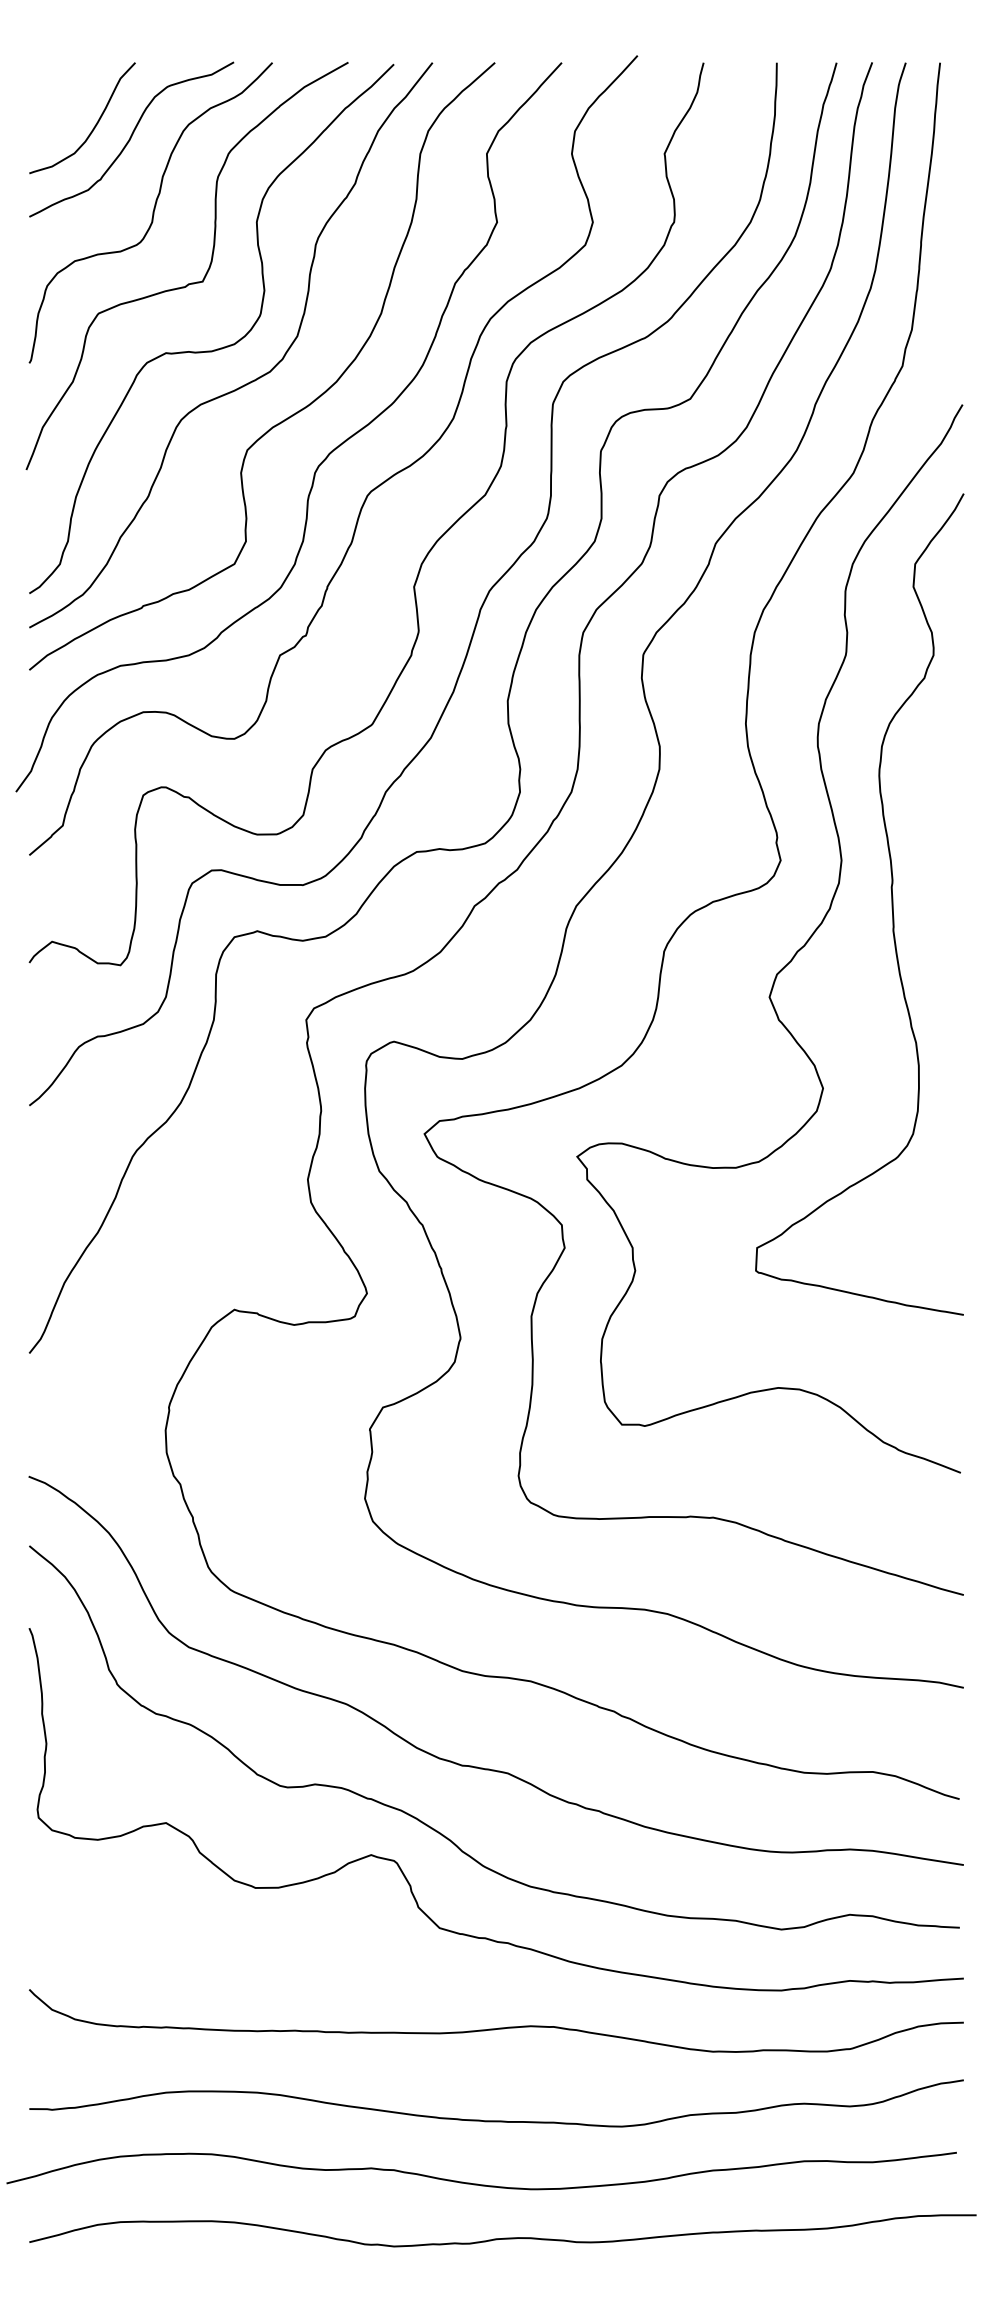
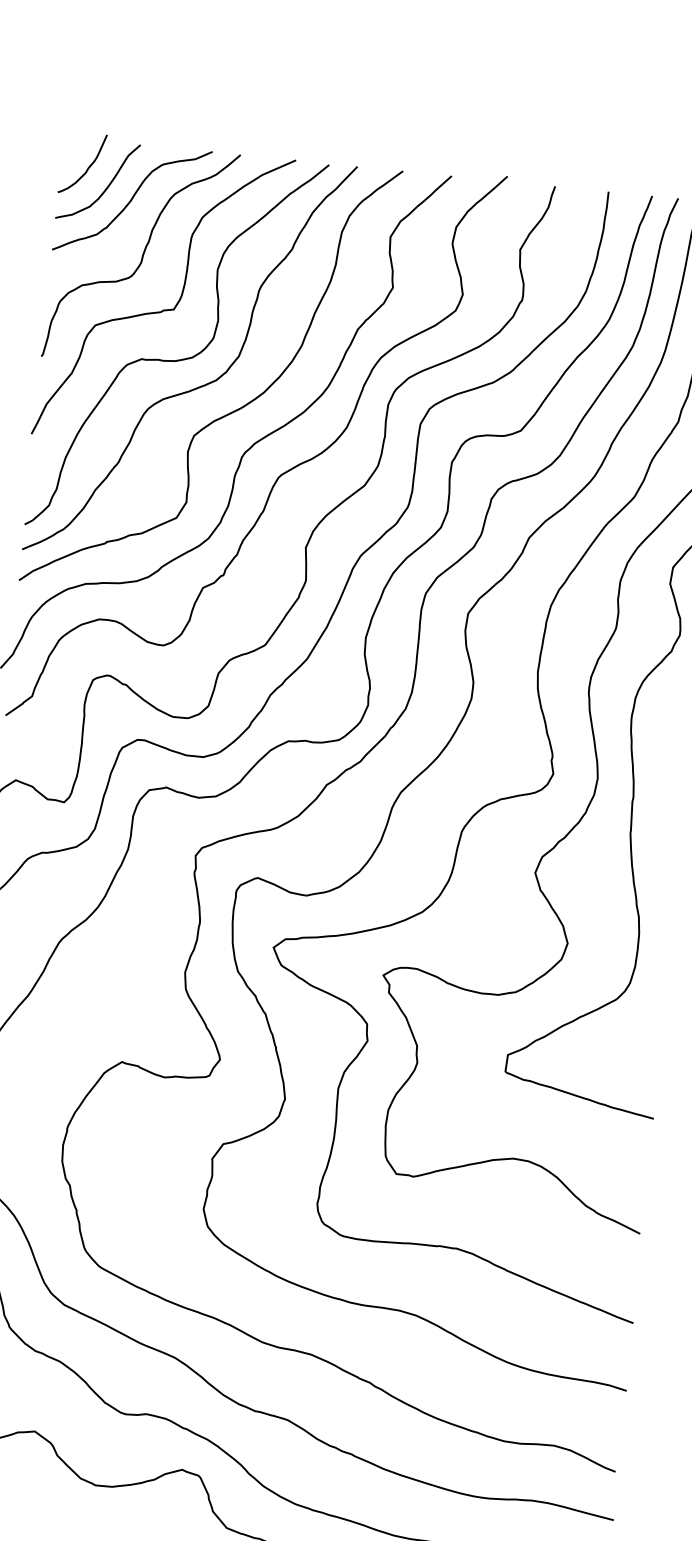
curve: (67, 99) -> (88, 166), added

